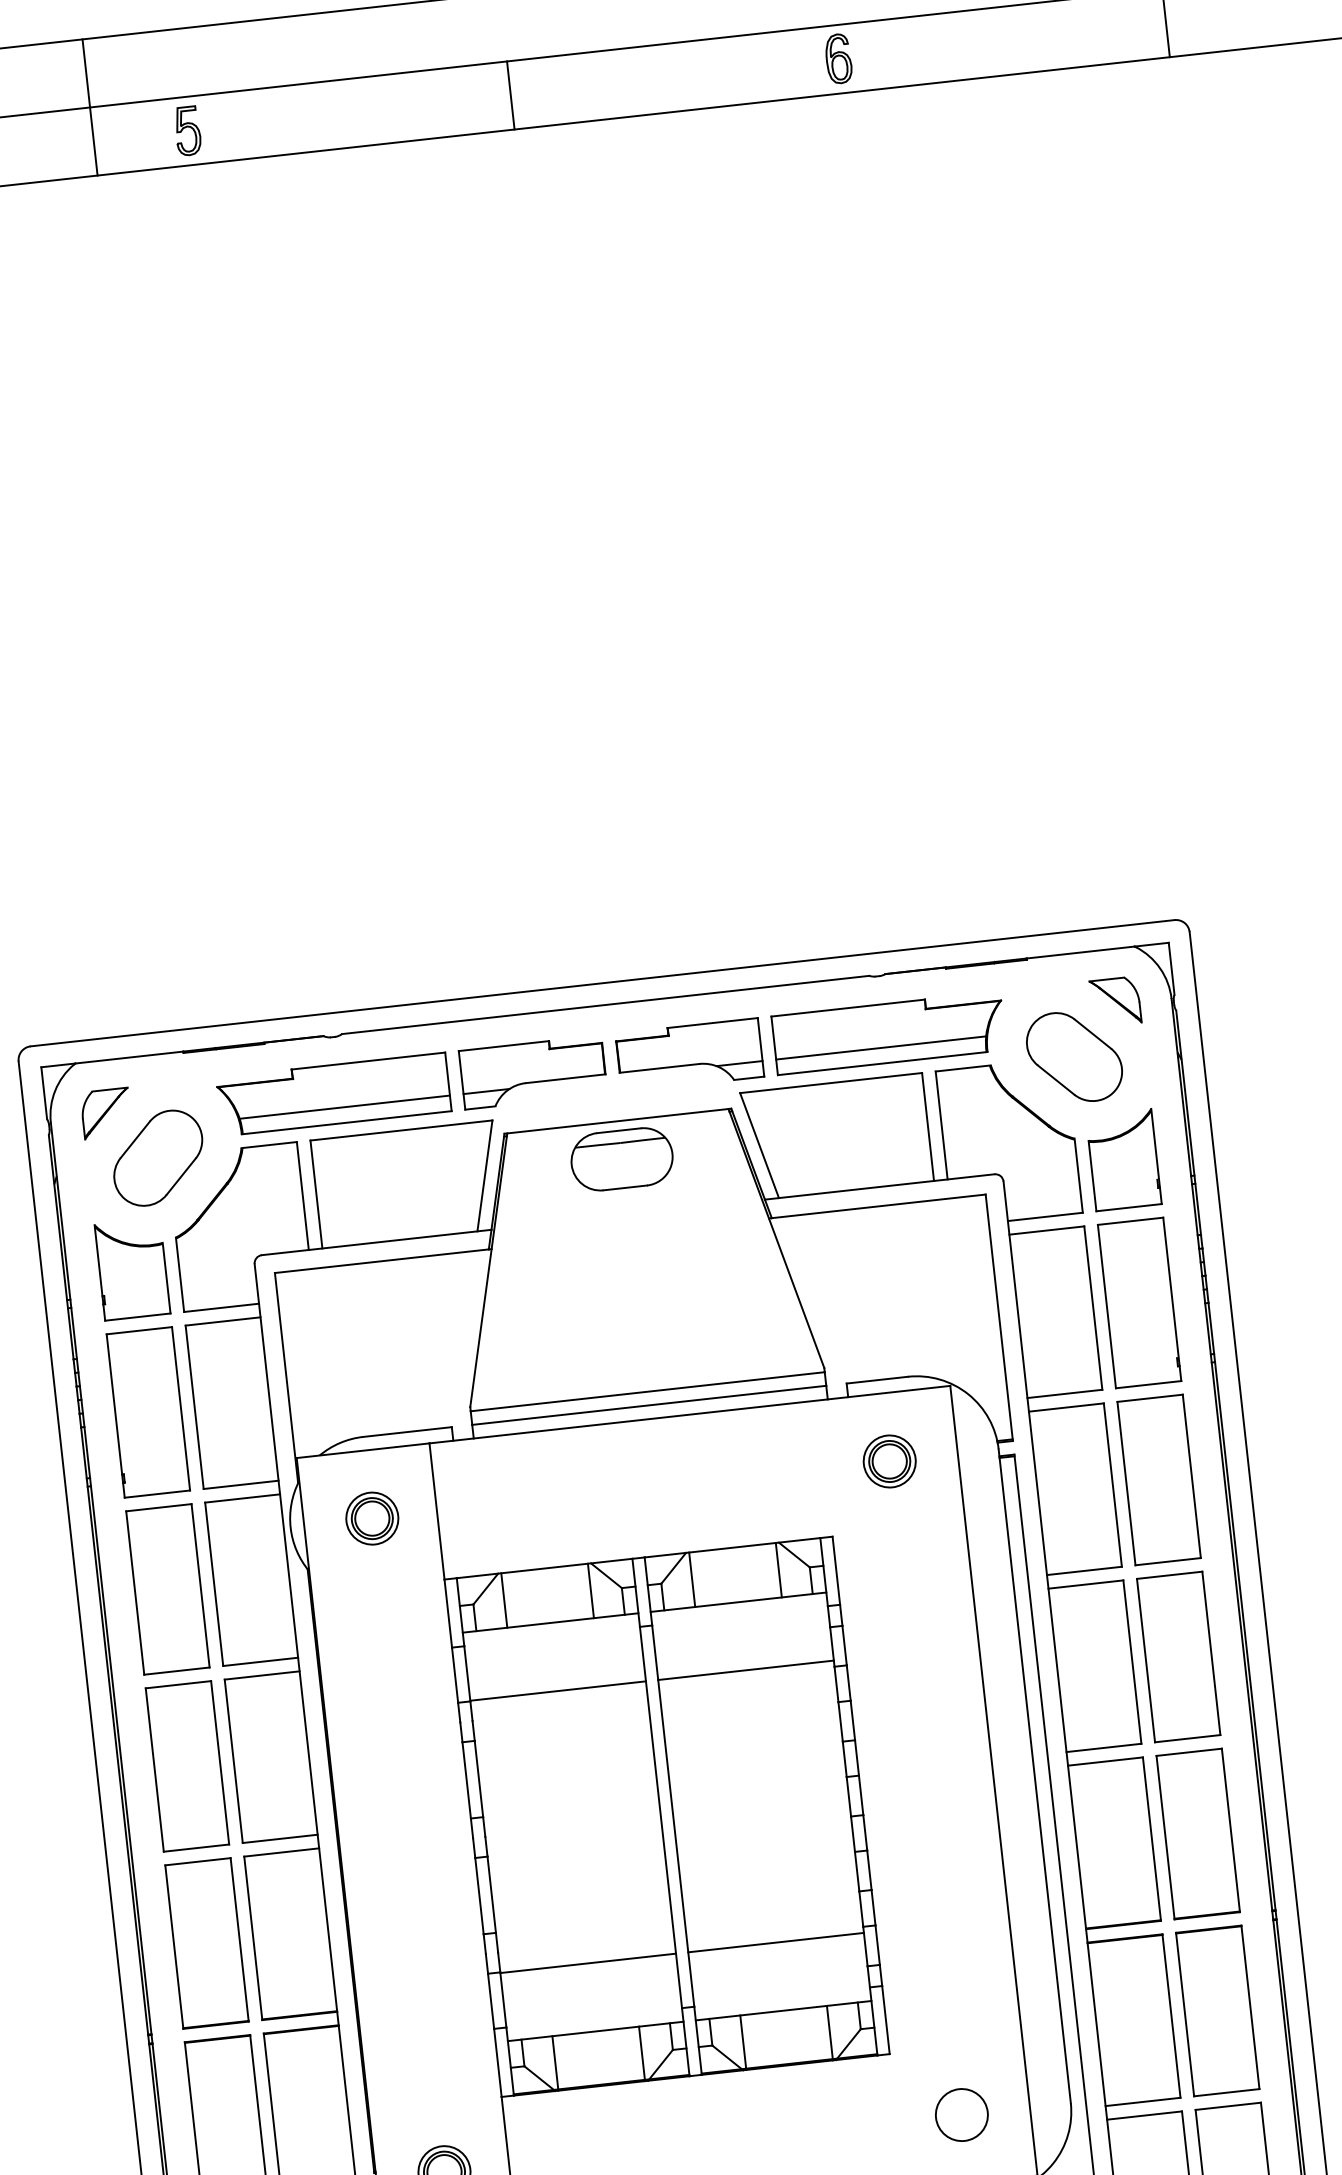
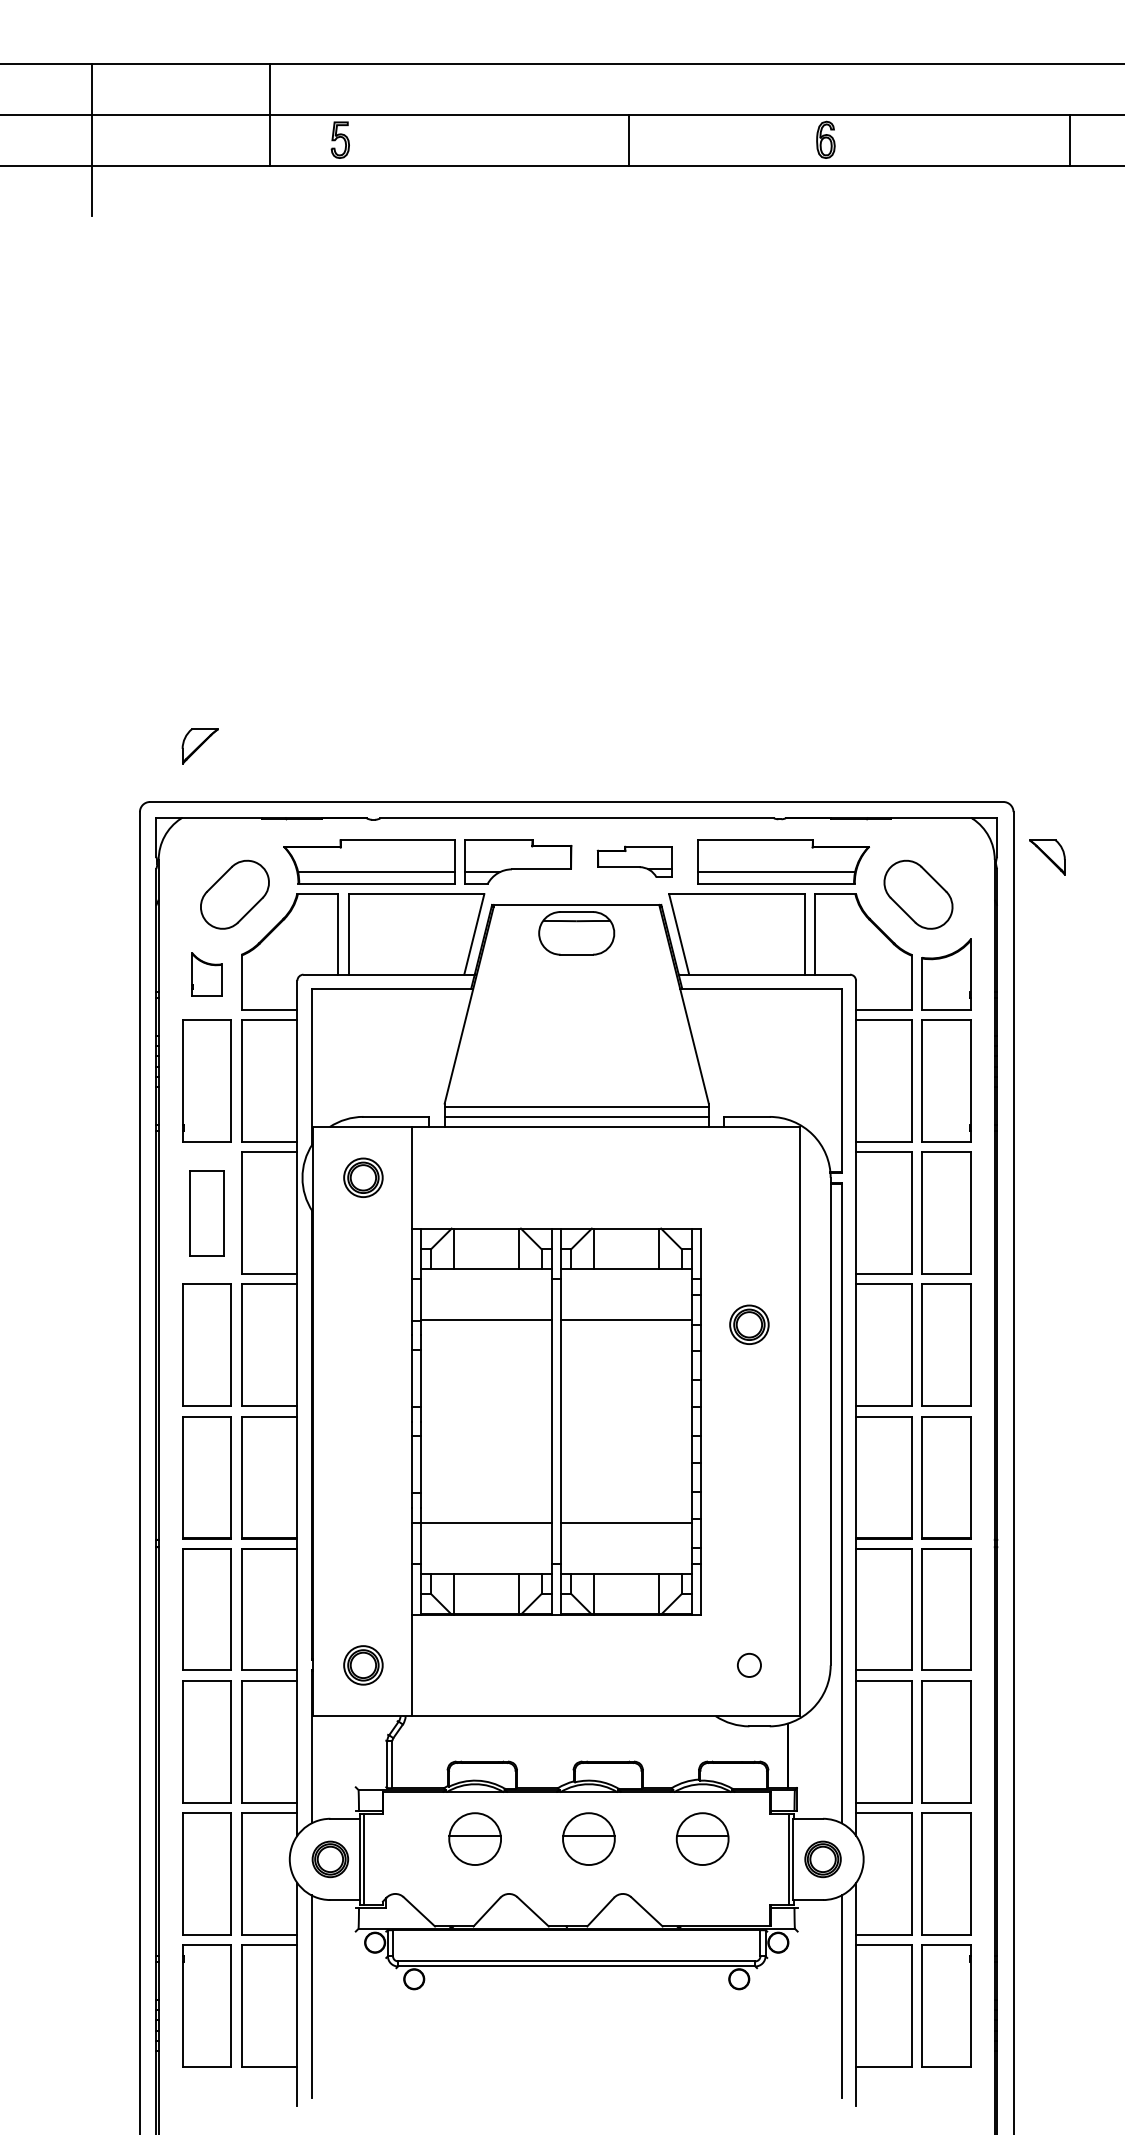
line: (510, 94) -> (629, 139), moved
part: (1115, 1001) -> (1047, 857), moved
part: (688, 1054) -> (634, 861), size x0.7
part: (105, 1113) -> (199, 746), moved
part: (131, 1269) -> (206, 974), size x0.6
part: (889, 1461) -> (749, 1324), moved
part: (167, 1588) -> (206, 1212), size x0.7
circle: (962, 2115) -> (749, 1665), size x0.6

